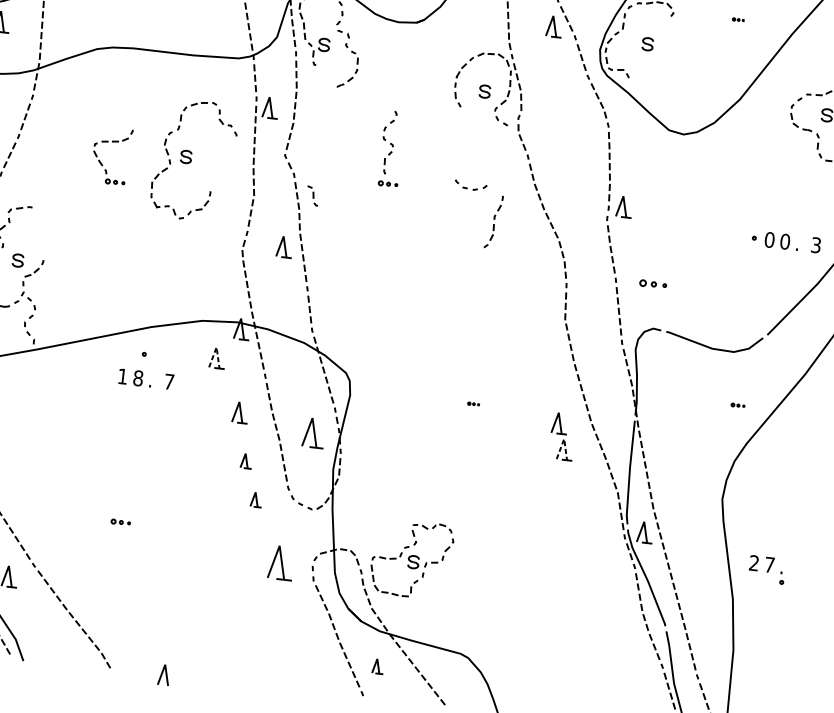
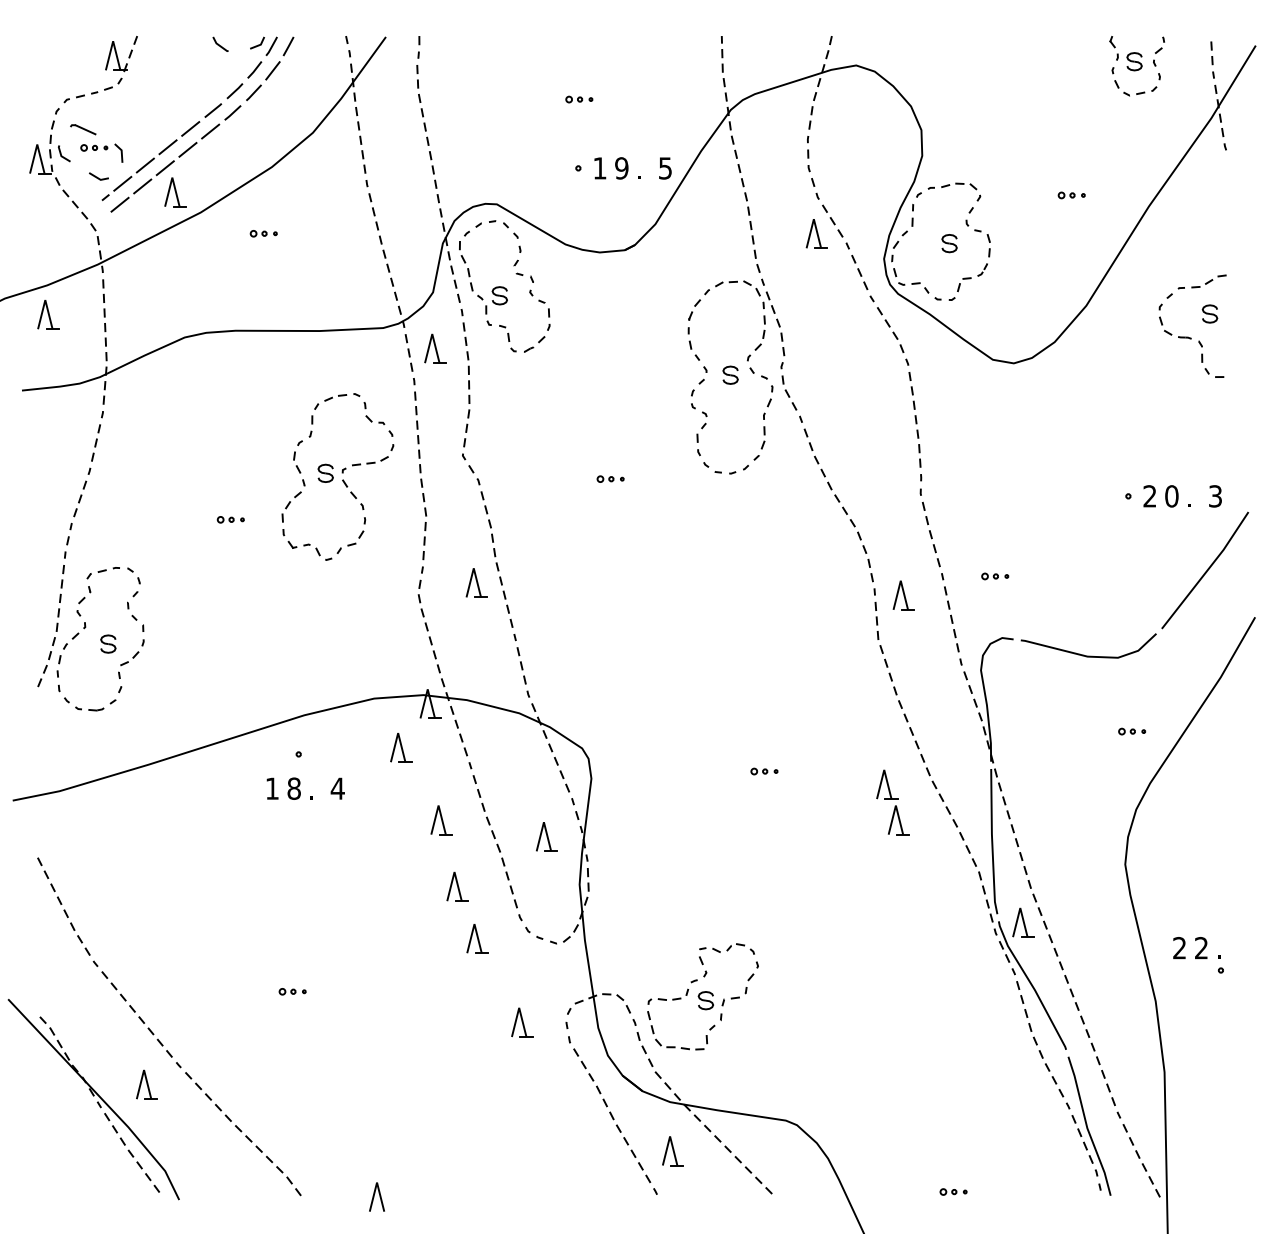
part: (738, 19) -> (1071, 195), size x1.67
part: (655, 69) -> (964, 277), added
part: (484, 91) -> (730, 374), moved
part: (270, 107) -> (435, 348), moved
part: (112, 142) -> (367, 464), moved
part: (388, 142) -> (699, 411), moved
part: (312, 195) -> (507, 338), moved
part: (624, 206) -> (903, 595), moved
part: (493, 221) -> (763, 422), moved
text: (769, 240) -> (1149, 496), 0 -> 2
part: (653, 284) -> (995, 576), size x0.71
part: (30, 320) -> (135, 599), moved
line: (216, 347) -> (398, 733), dashed -> solid
text: (169, 381) -> (337, 788), 7 -> 4
part: (473, 404) -> (764, 771), size x1.67
part: (738, 405) -> (1132, 731), size x1.43
part: (313, 432) -> (546, 836), size x0.71
line: (563, 438) -> (895, 805), dashed -> solid
part: (246, 461) -> (457, 886), size x1.43
part: (256, 499) -> (477, 938), size x1.43
part: (281, 562) -> (522, 1022), size x0.62
text: (769, 565) -> (1201, 948), 7 -> 2
part: (377, 666) -> (672, 1151), size x1.43

